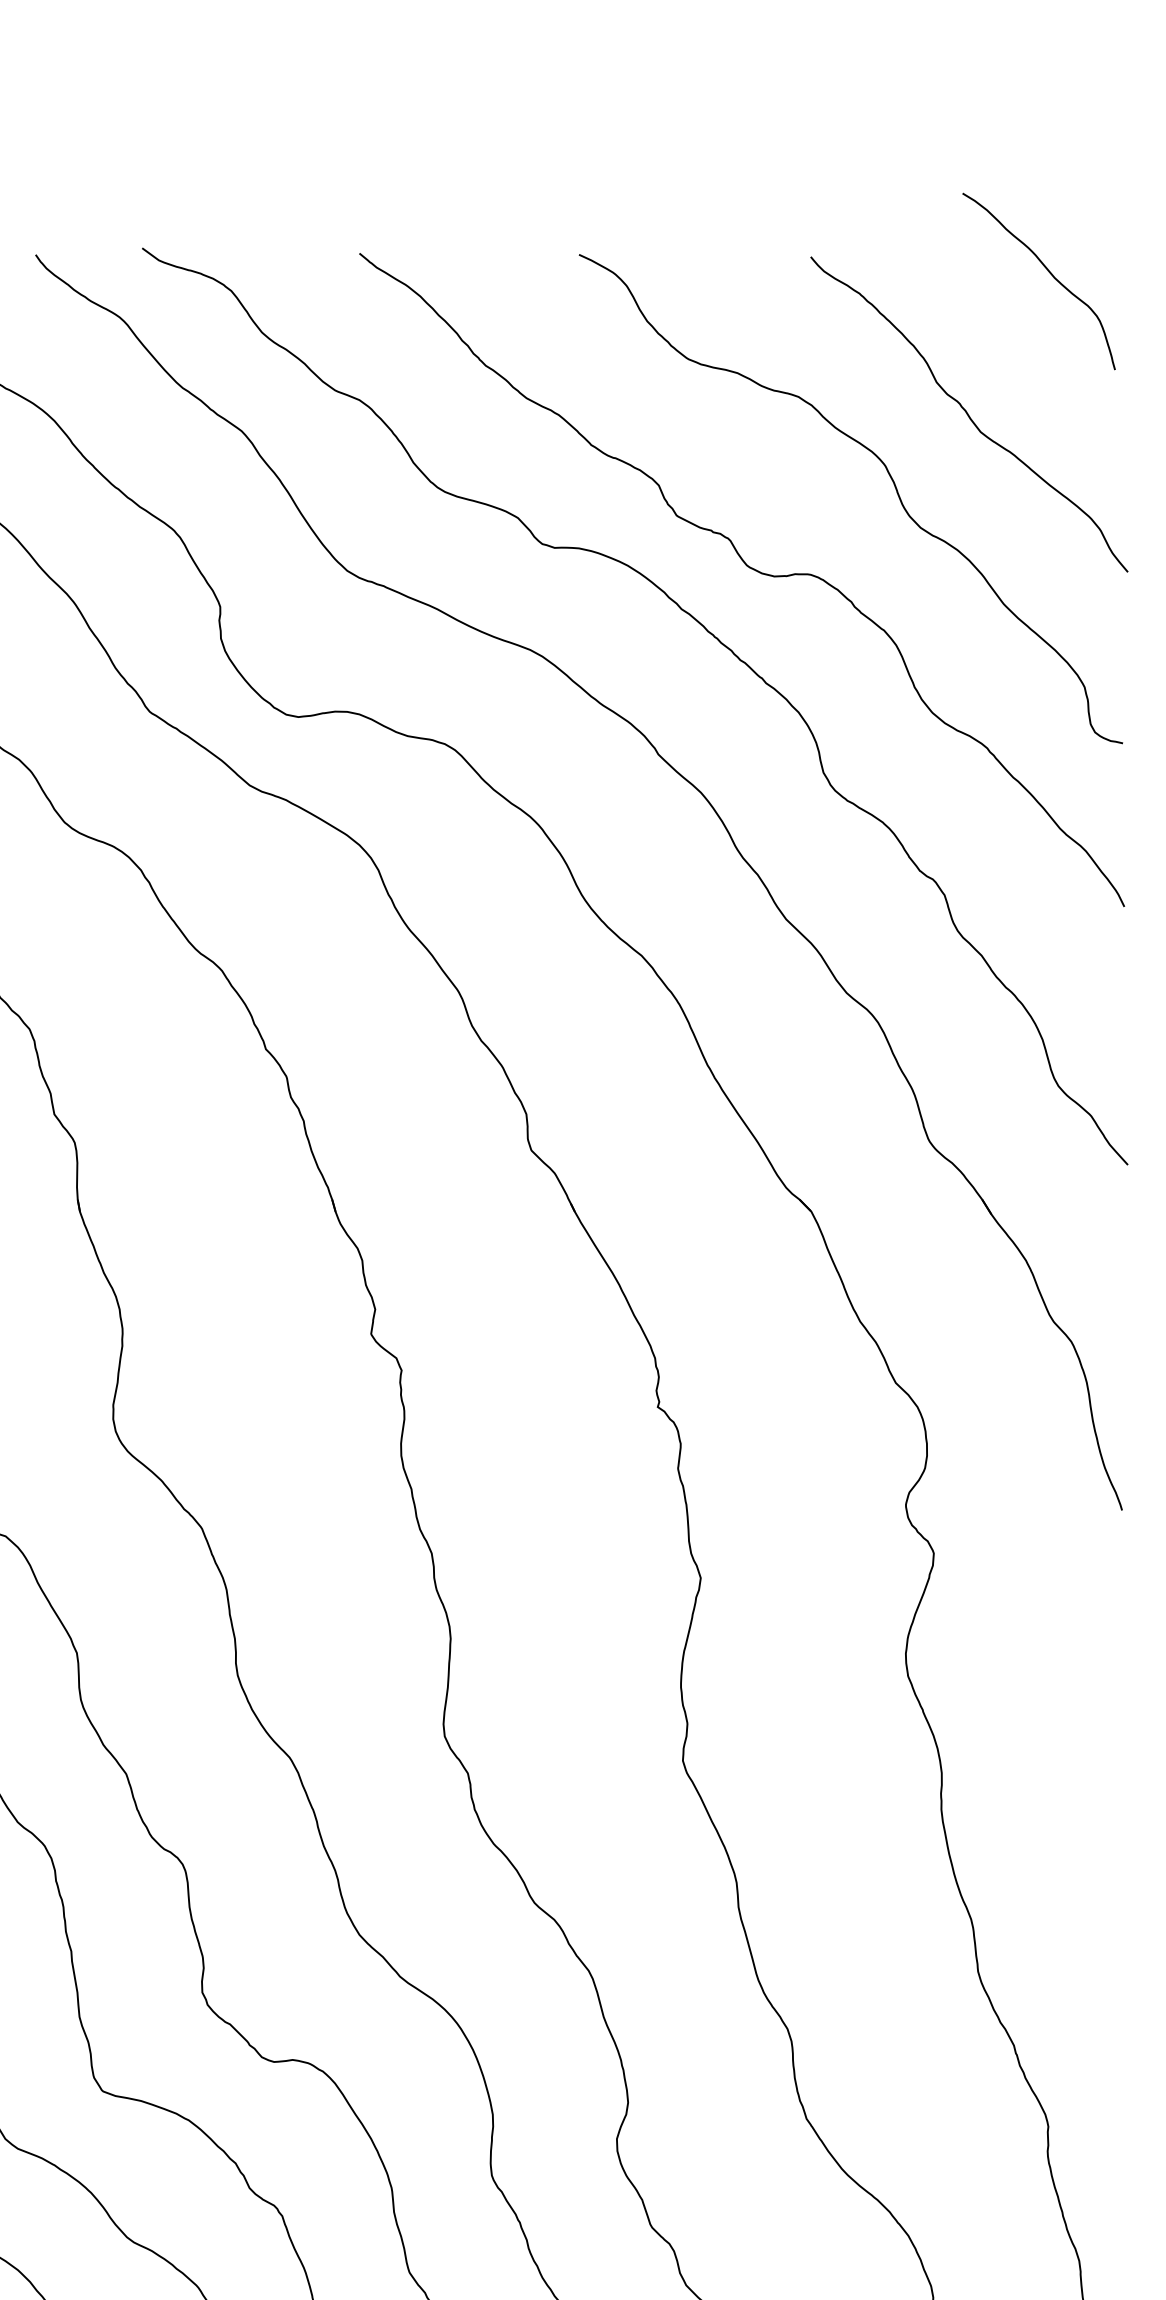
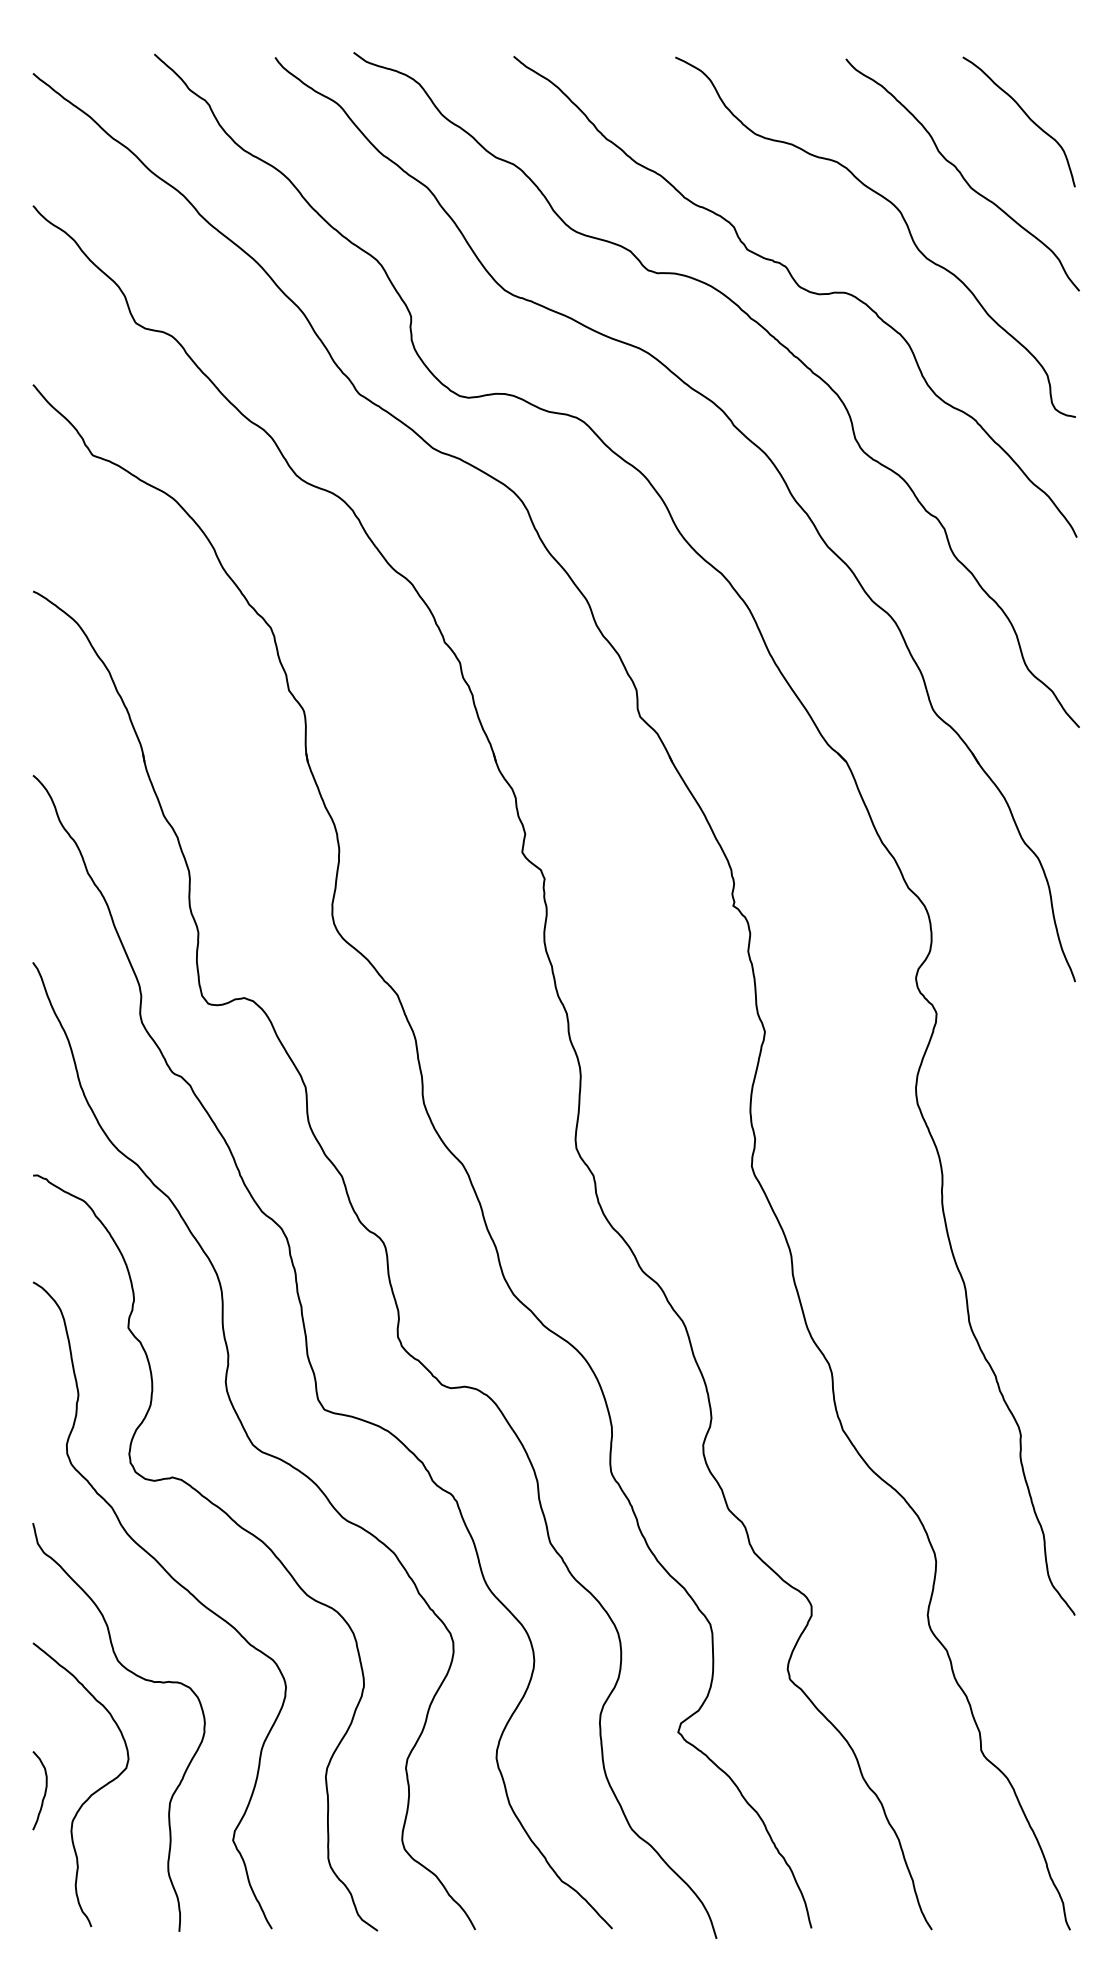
curve: (1049, 273) -> (1026, 116), moved

